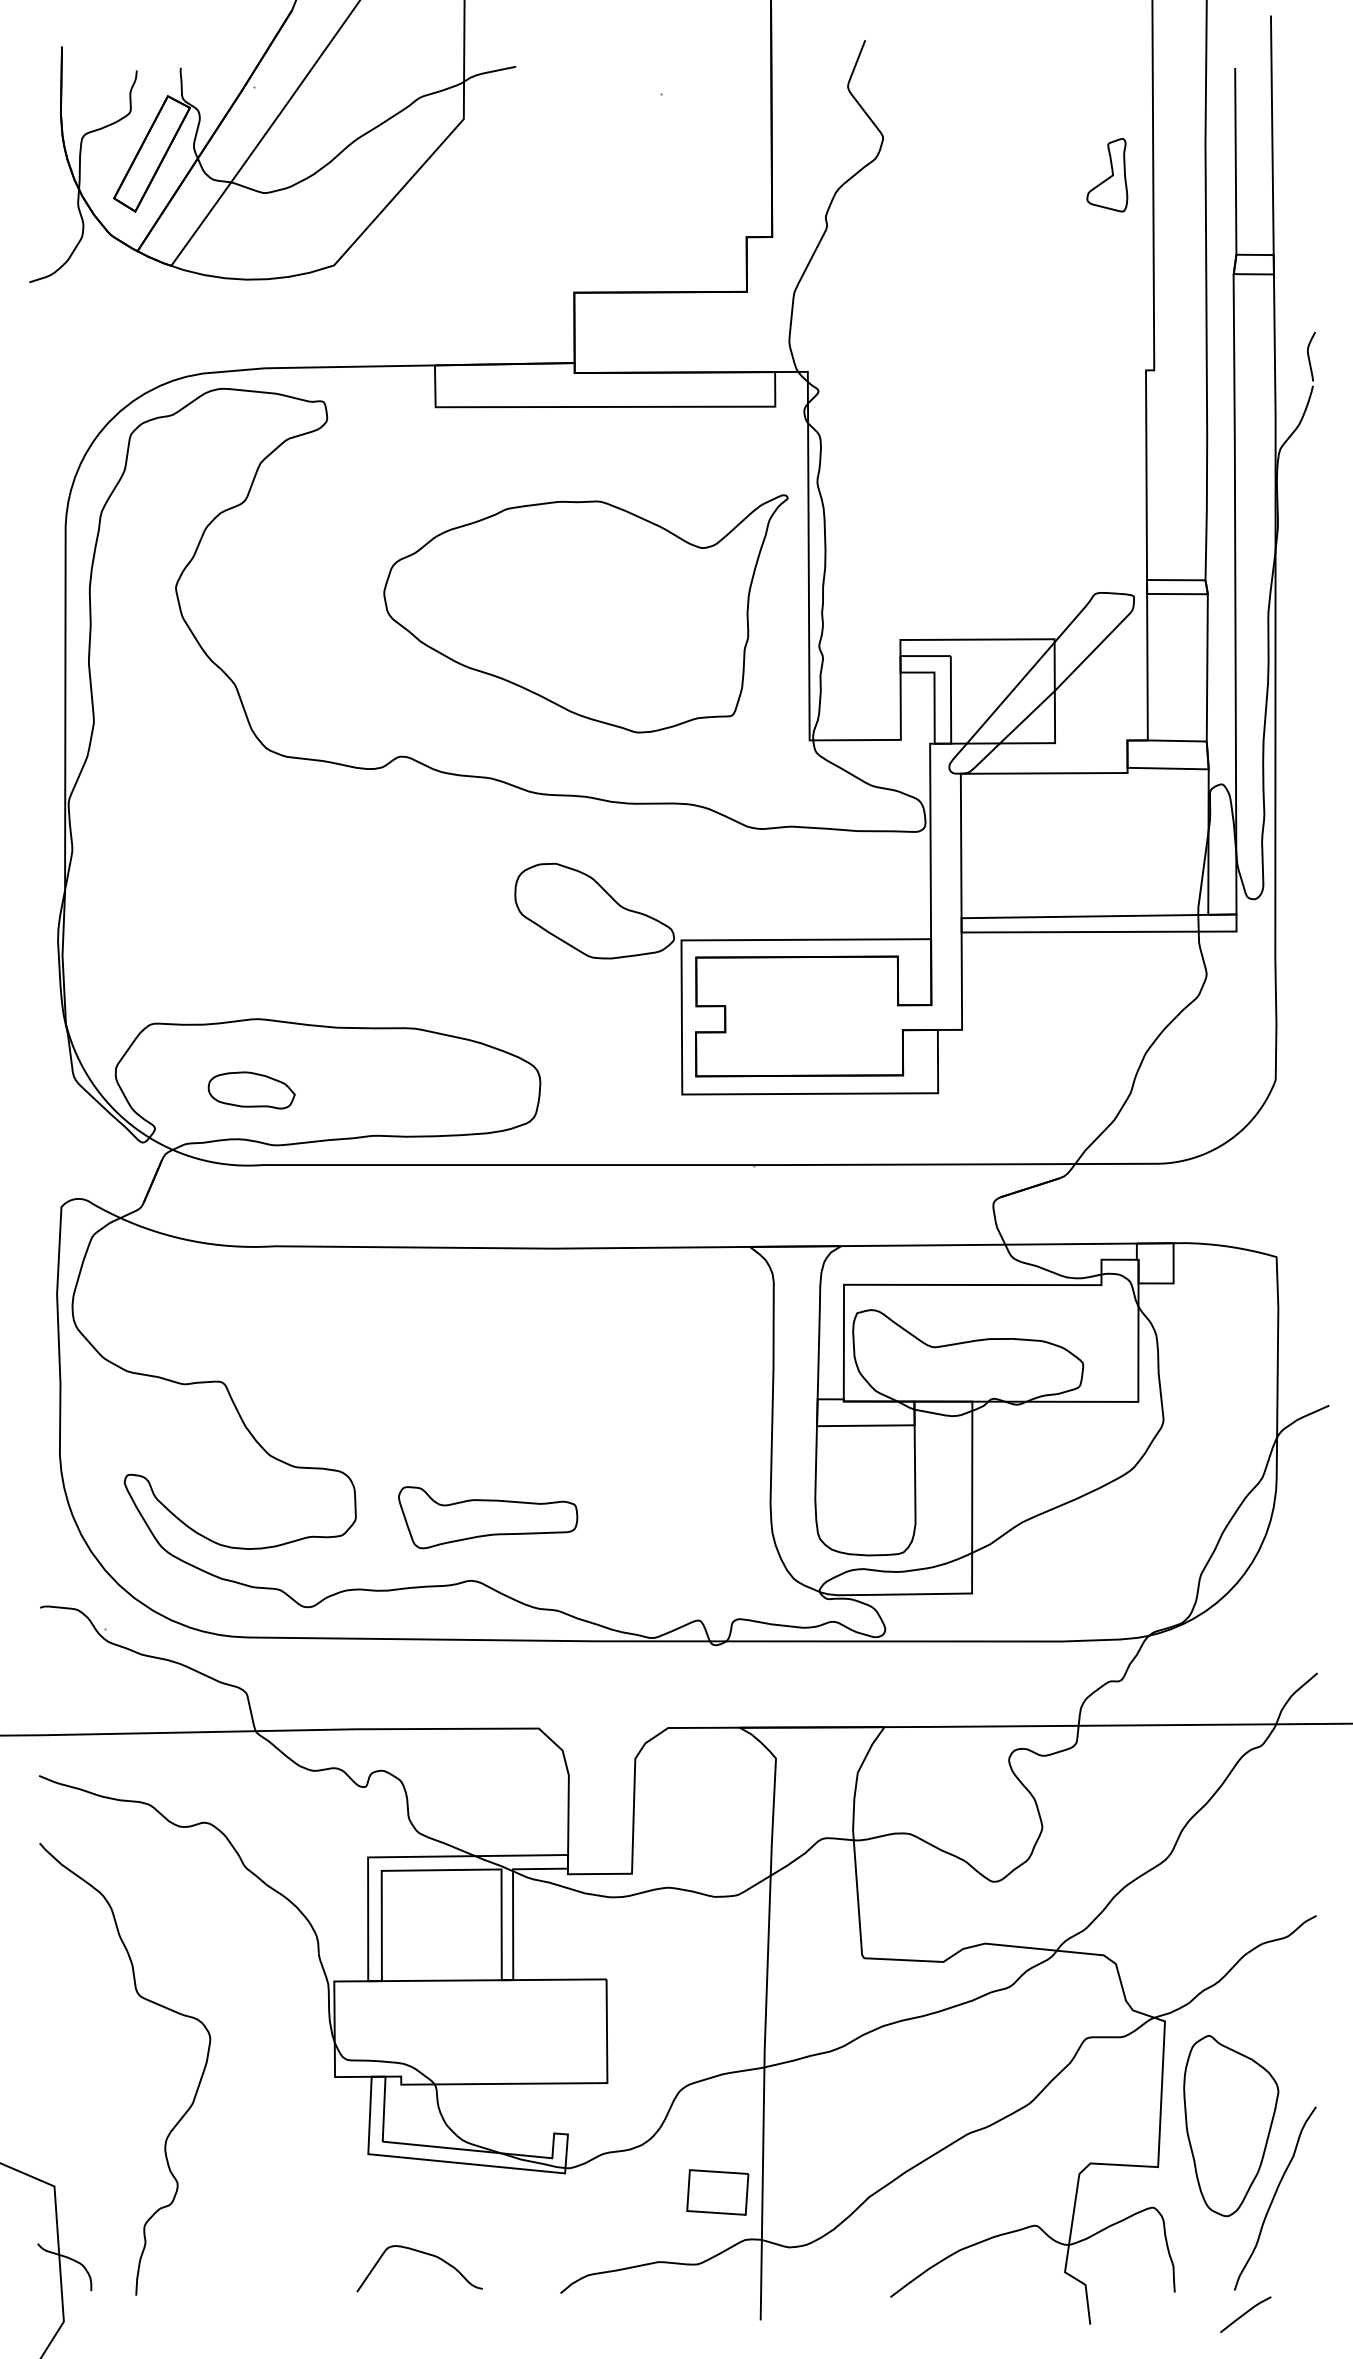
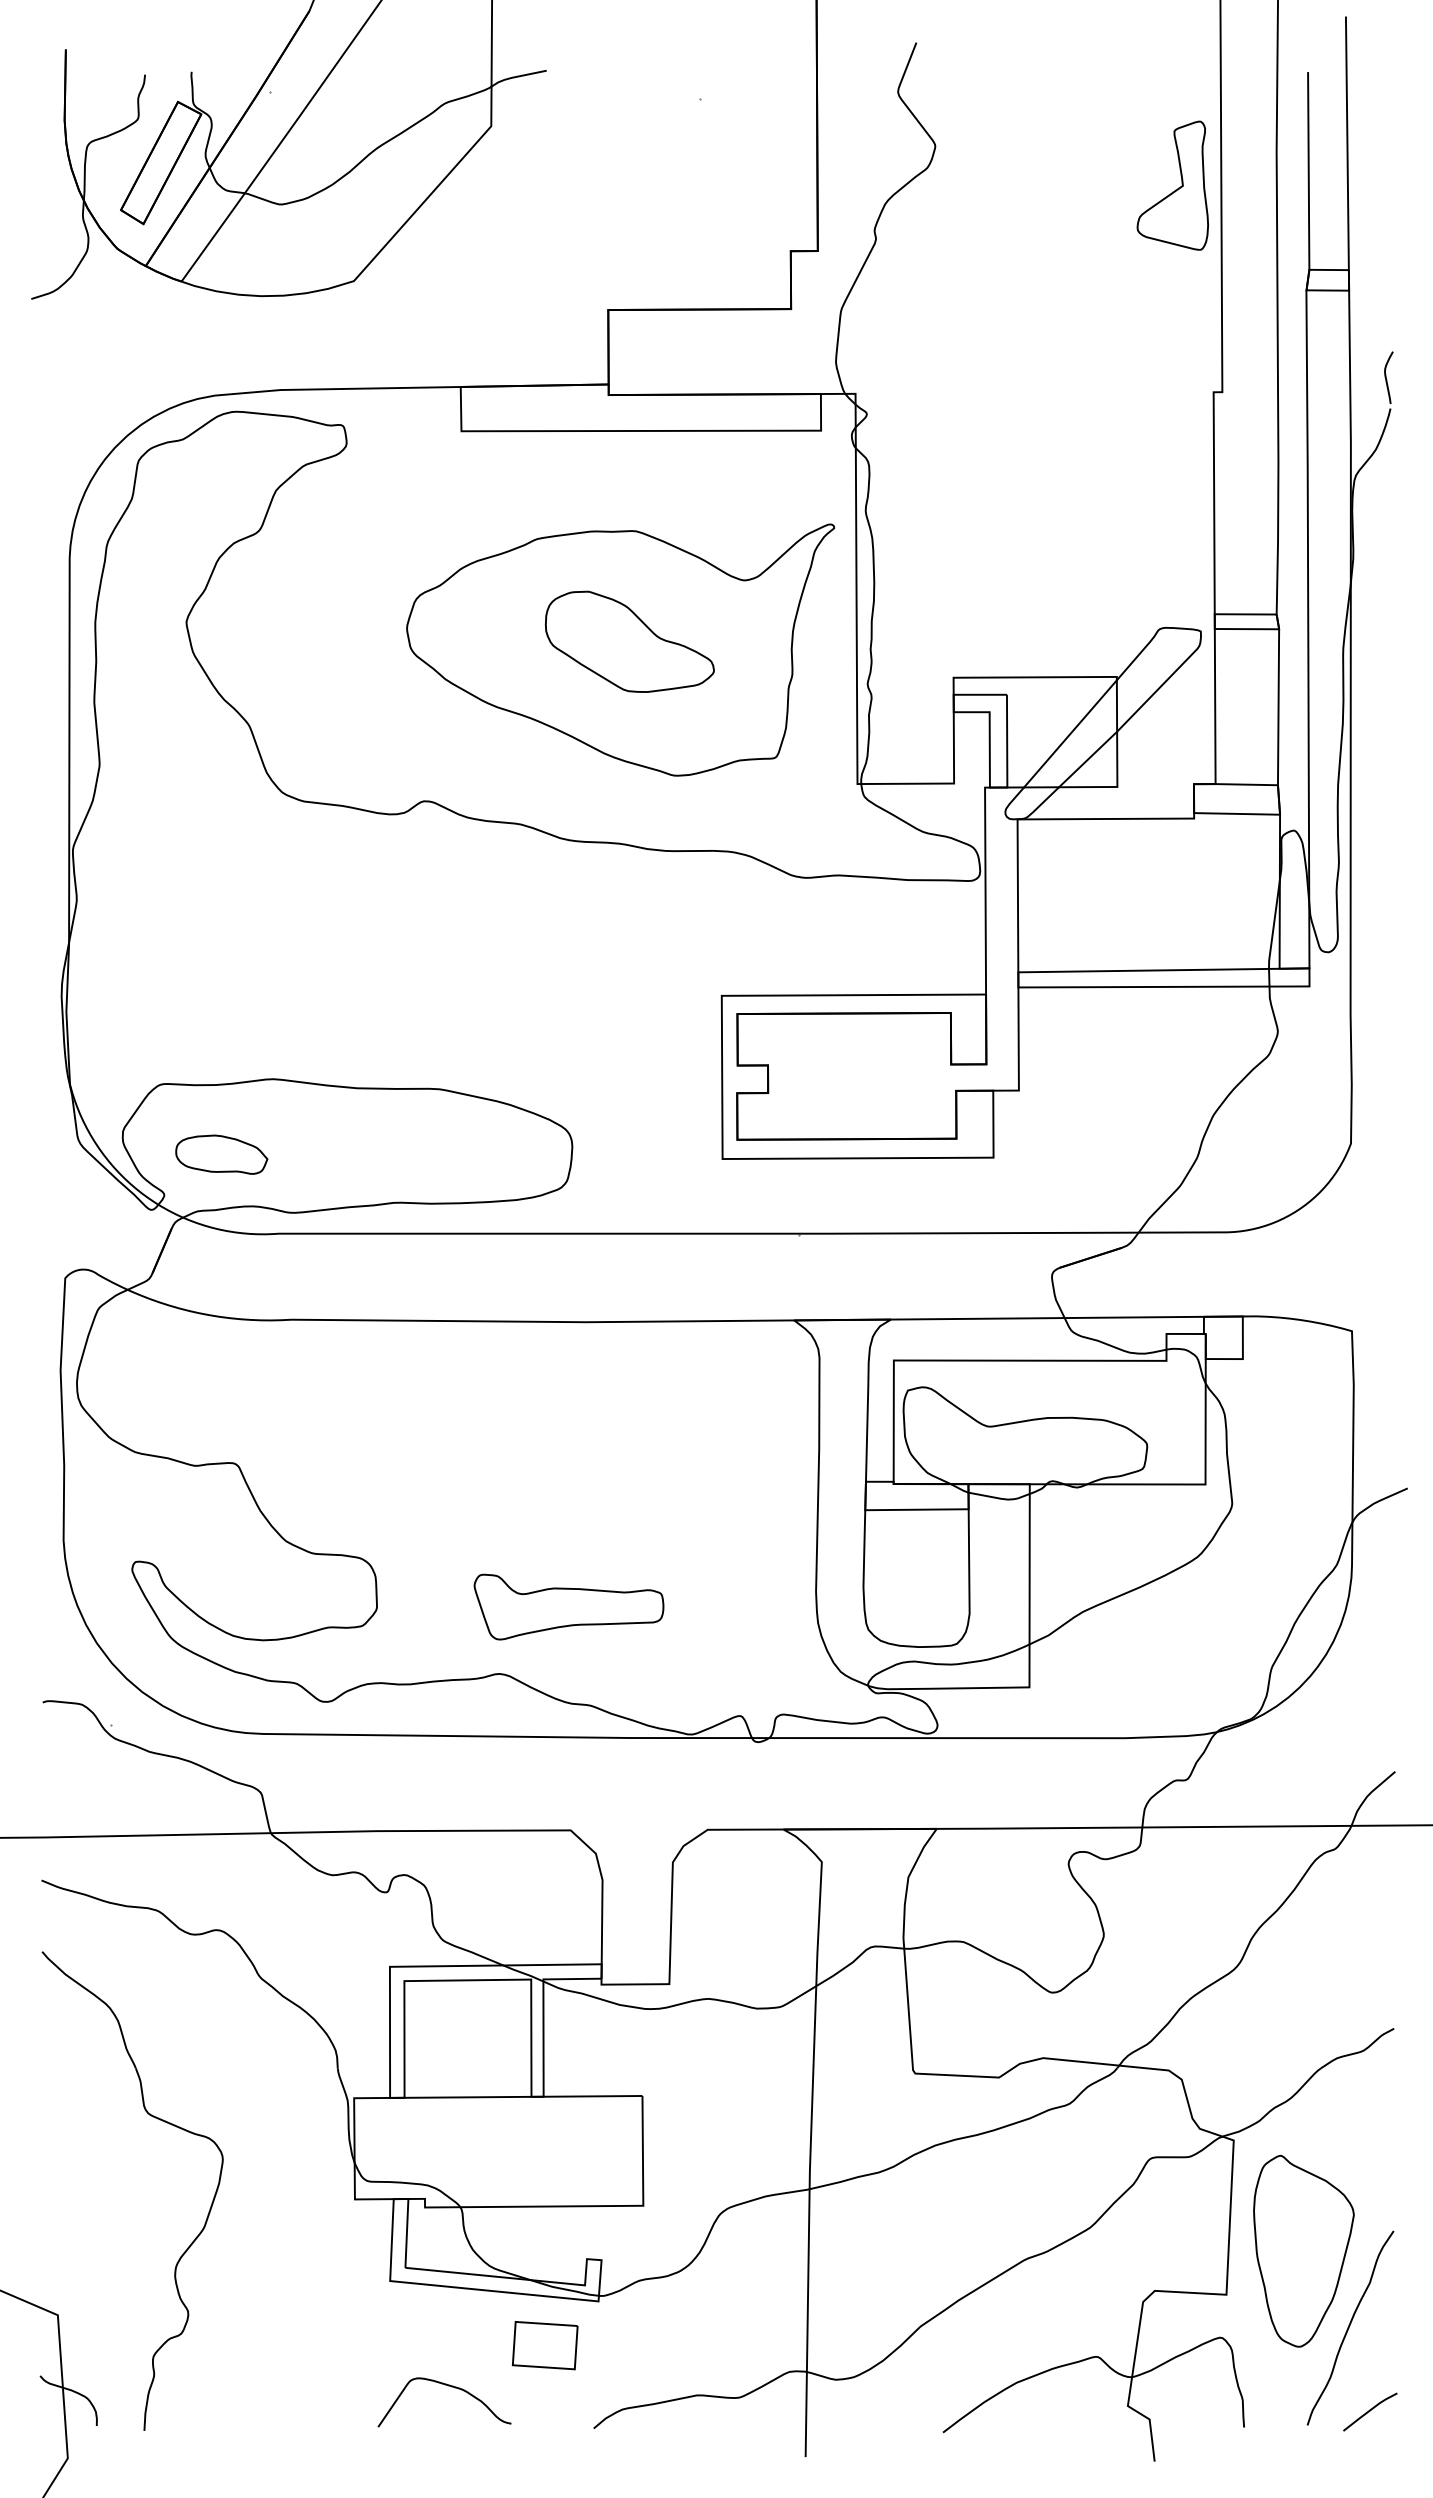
part: (1107, 175) -> (1172, 185), size x1.67
part: (594, 910) -> (629, 641), moved
part: (251, 1090) -> (221, 1154), moved
part: (487, 1517) -> (568, 1606), moved
part: (717, 2192) -> (544, 2345), moved
line: (1245, 2314) -> (1370, 2411), moved

